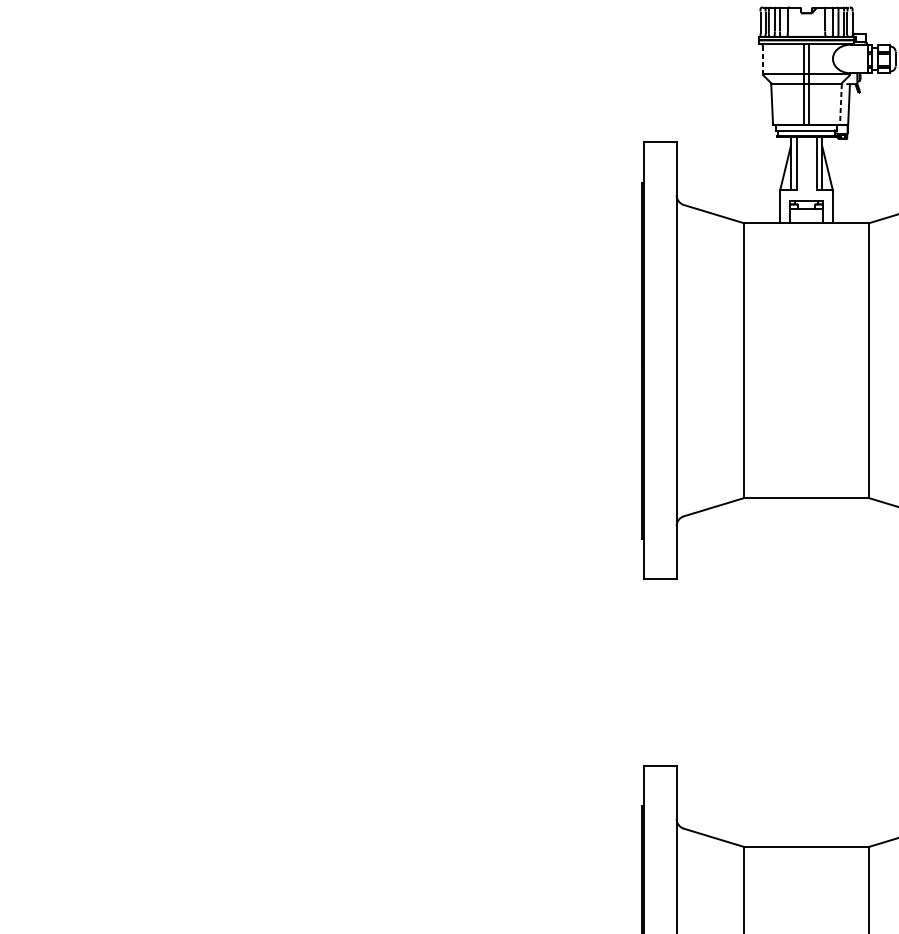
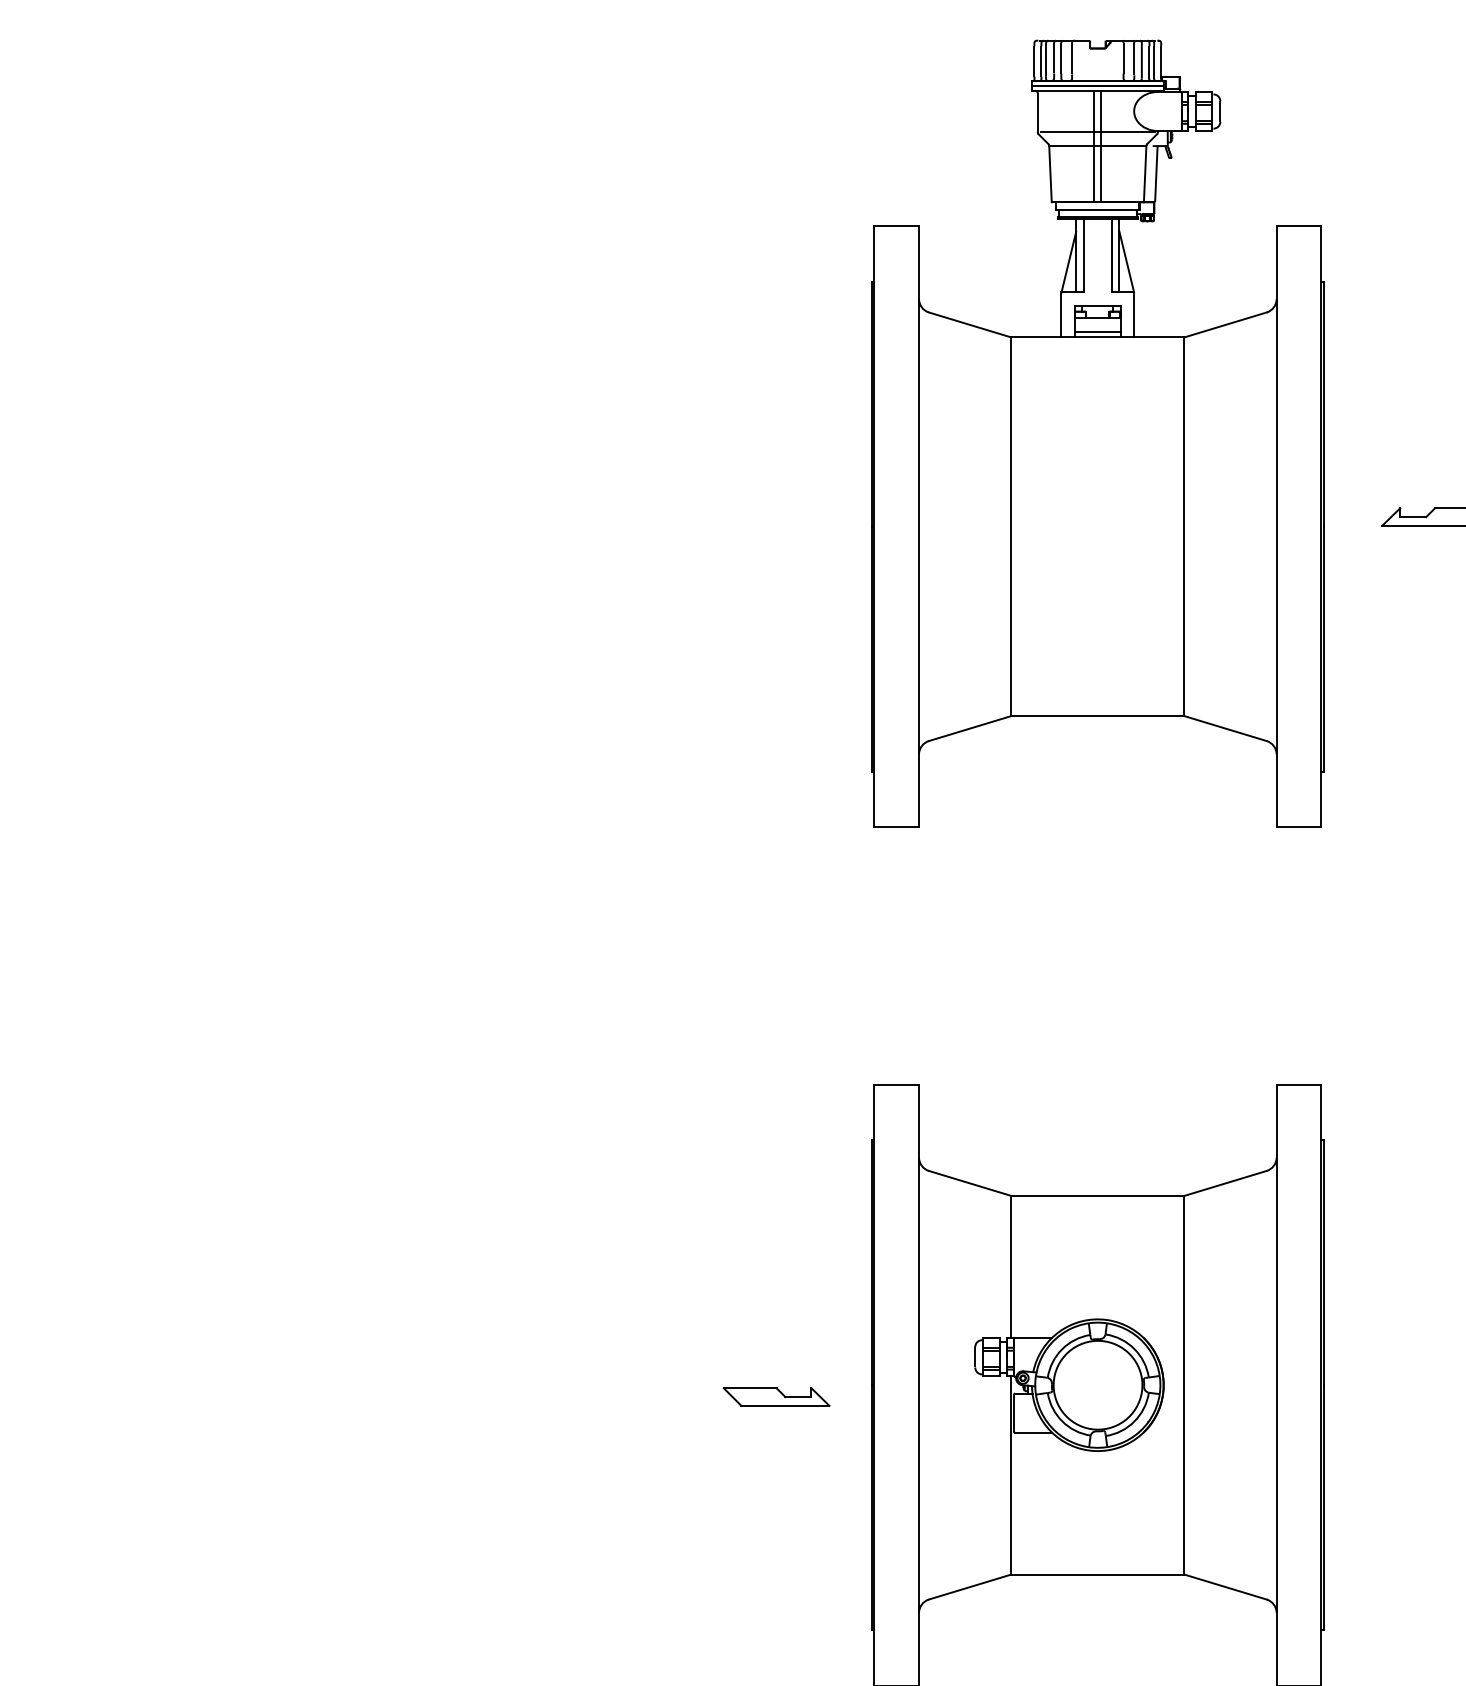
line: (762, 60) -> (1037, 113), dashed -> solid
line: (841, 104) -> (1145, 174), dashed -> solid
line: (806, 218) -> (1097, 331), added

